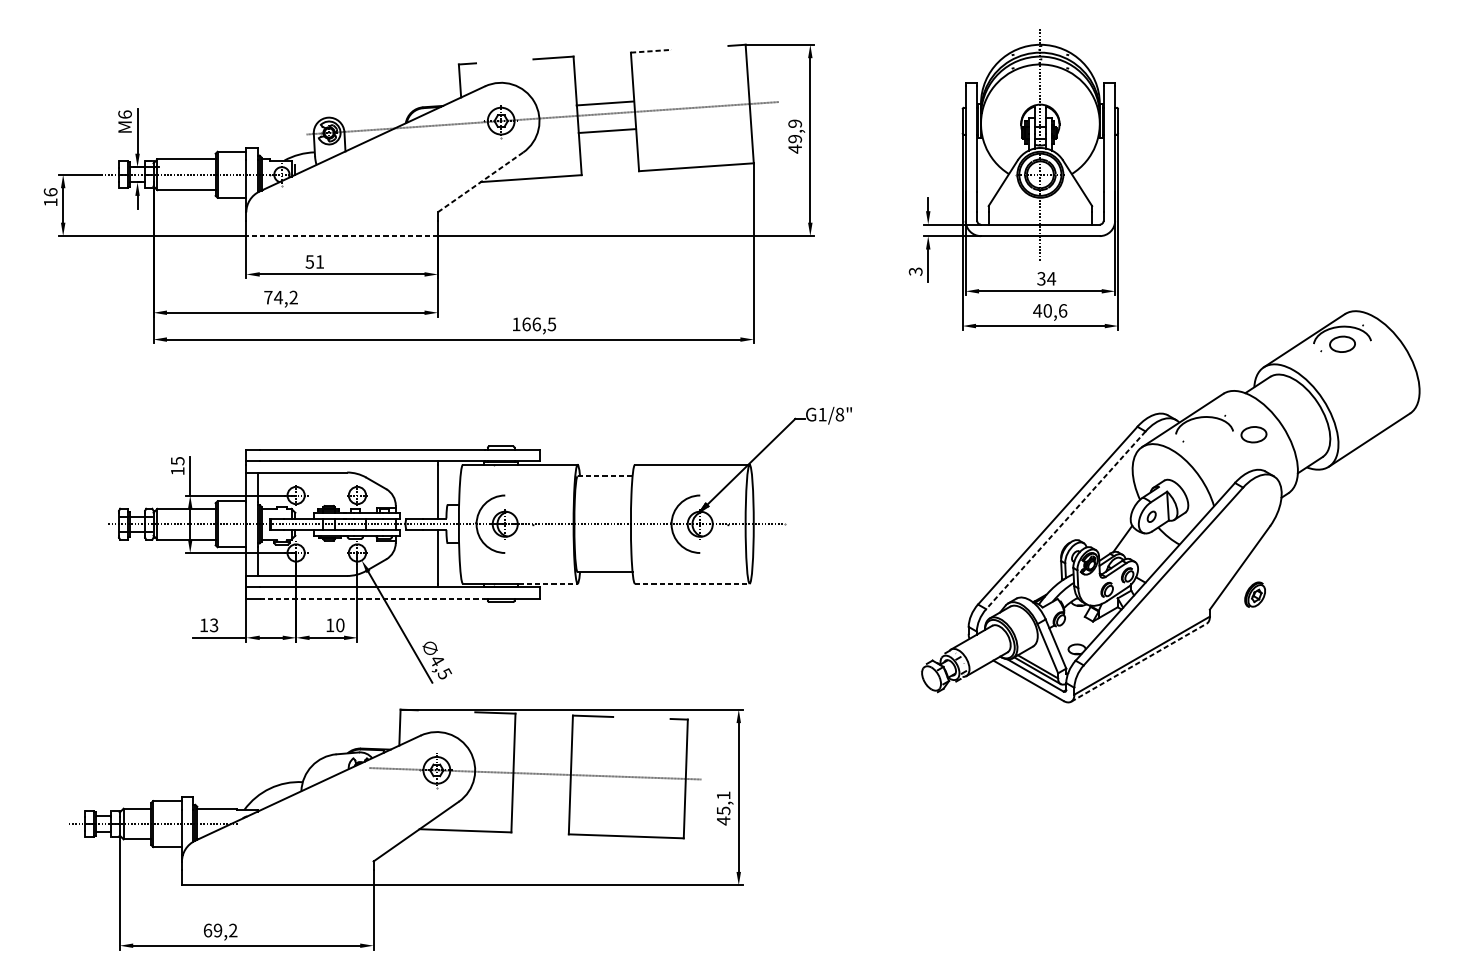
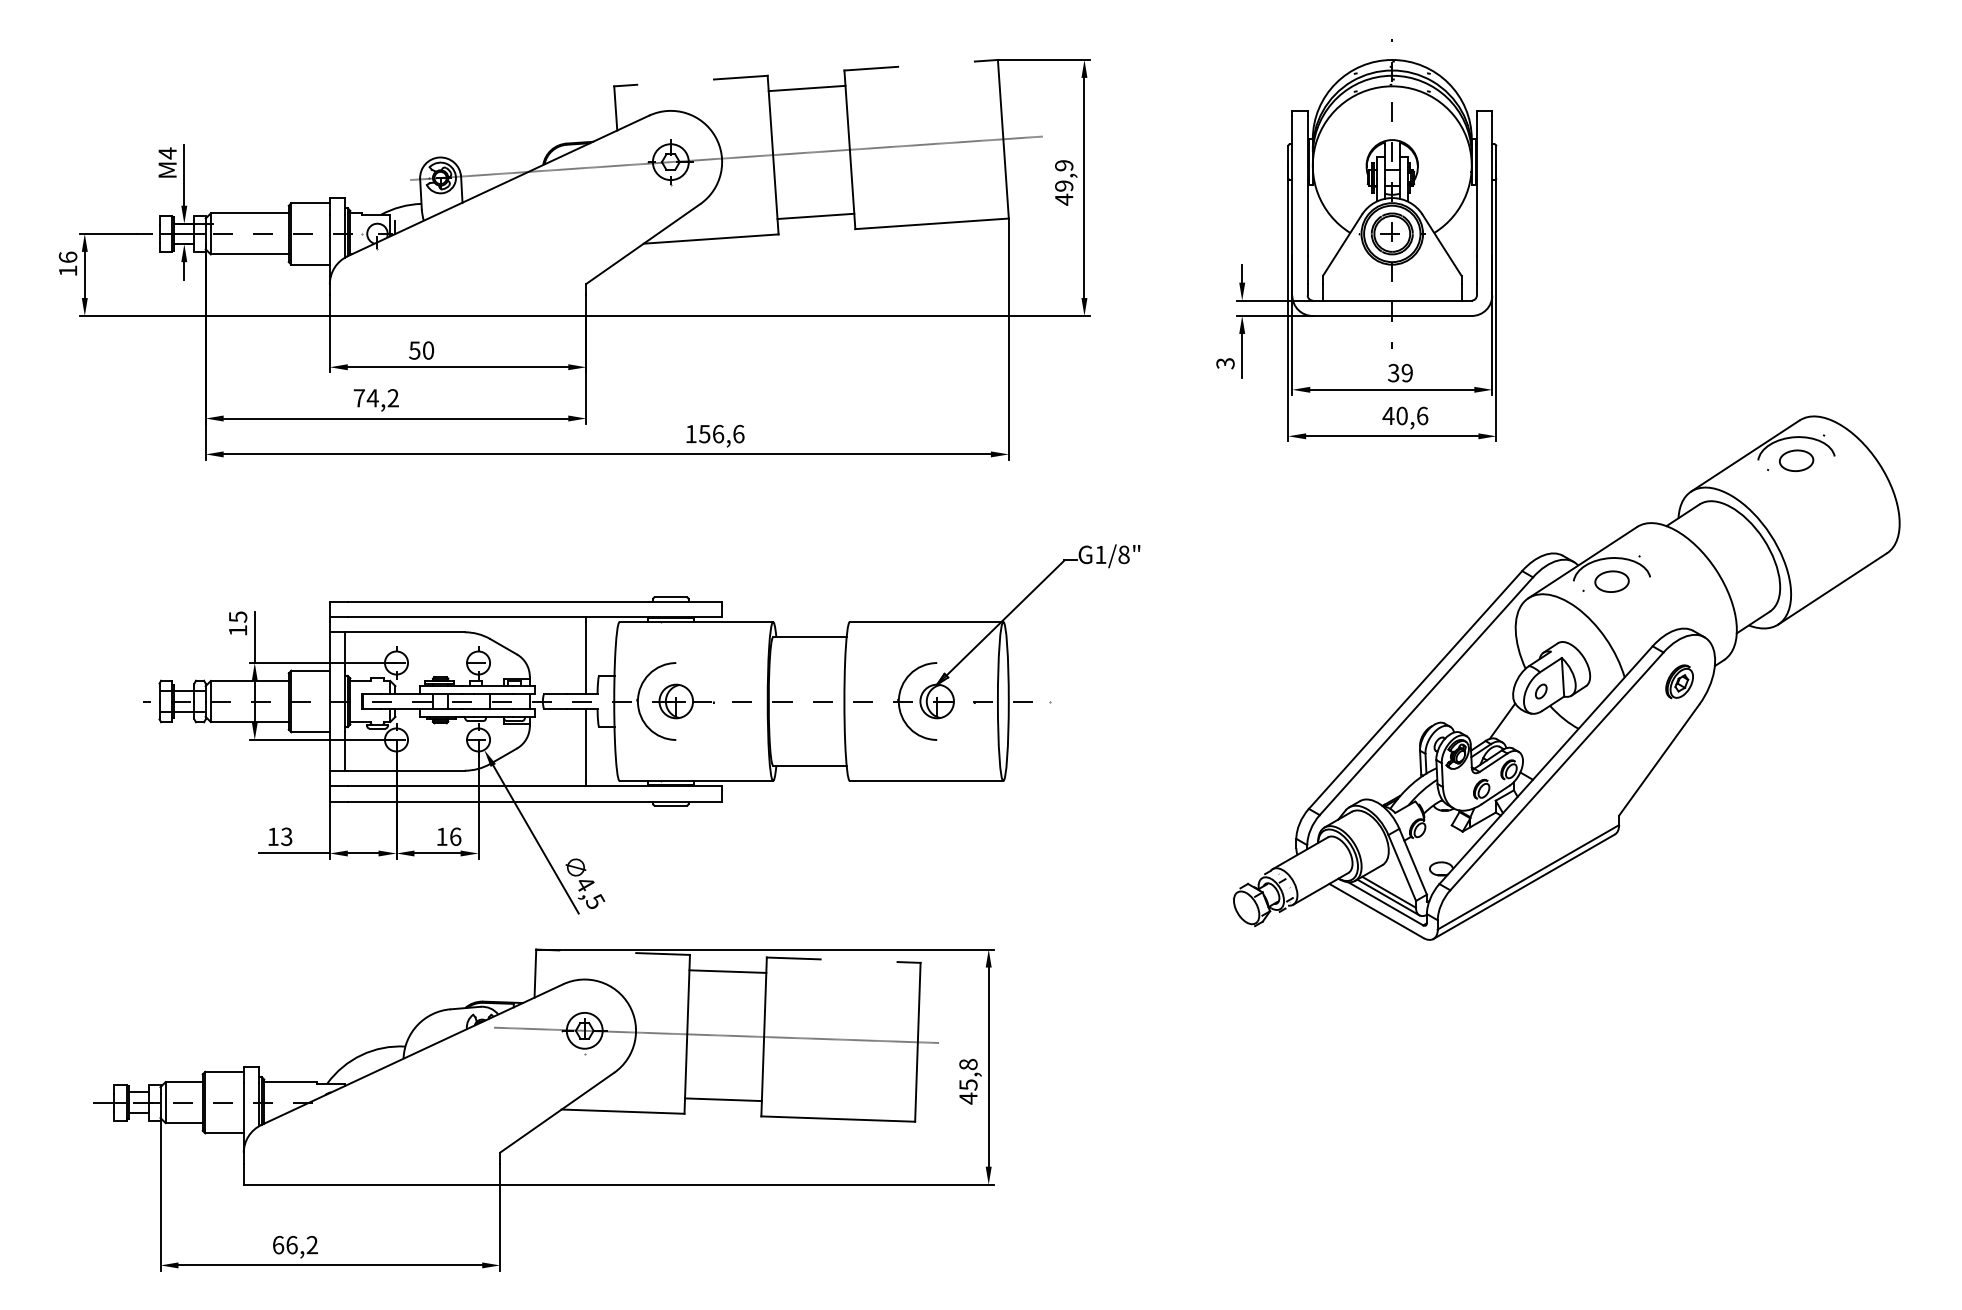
line: (651, 51) -> (871, 68), dashed -> solid
line: (604, 103) -> (806, 88), moved
text: (124, 114) -> (167, 153), M6 -> M4
line: (607, 131) -> (815, 216), moved
line: (480, 182) -> (643, 244), dashed -> solid
line: (341, 235) -> (457, 315), dashed -> solid
text: (320, 261) -> (428, 350), 51 -> 50
text: (1051, 278) -> (1407, 372), 34 -> 39
text: (539, 323) -> (721, 433), 166,5 -> 156,6
part: (1253, 434) -> (1611, 581), moved
line: (604, 476) -> (809, 637), dashed -> solid
line: (1065, 520) -> (1426, 696), dashed -> solid
line: (548, 583) -> (733, 780), dashed -> solid
line: (692, 583) -> (926, 780), dashed -> solid
part: (1255, 594) -> (1679, 681), moved
line: (372, 598) -> (498, 801), dashed -> solid
text: (340, 625) -> (455, 836), 10 -> 16
line: (1139, 662) -> (1524, 886), dashed -> solid
line: (543, 726) -> (727, 971), added
text: (723, 795) -> (968, 1064), 45,1 -> 45,8
line: (540, 821) -> (723, 1099), added
text: (217, 930) -> (291, 1244), 69,2 -> 66,2

